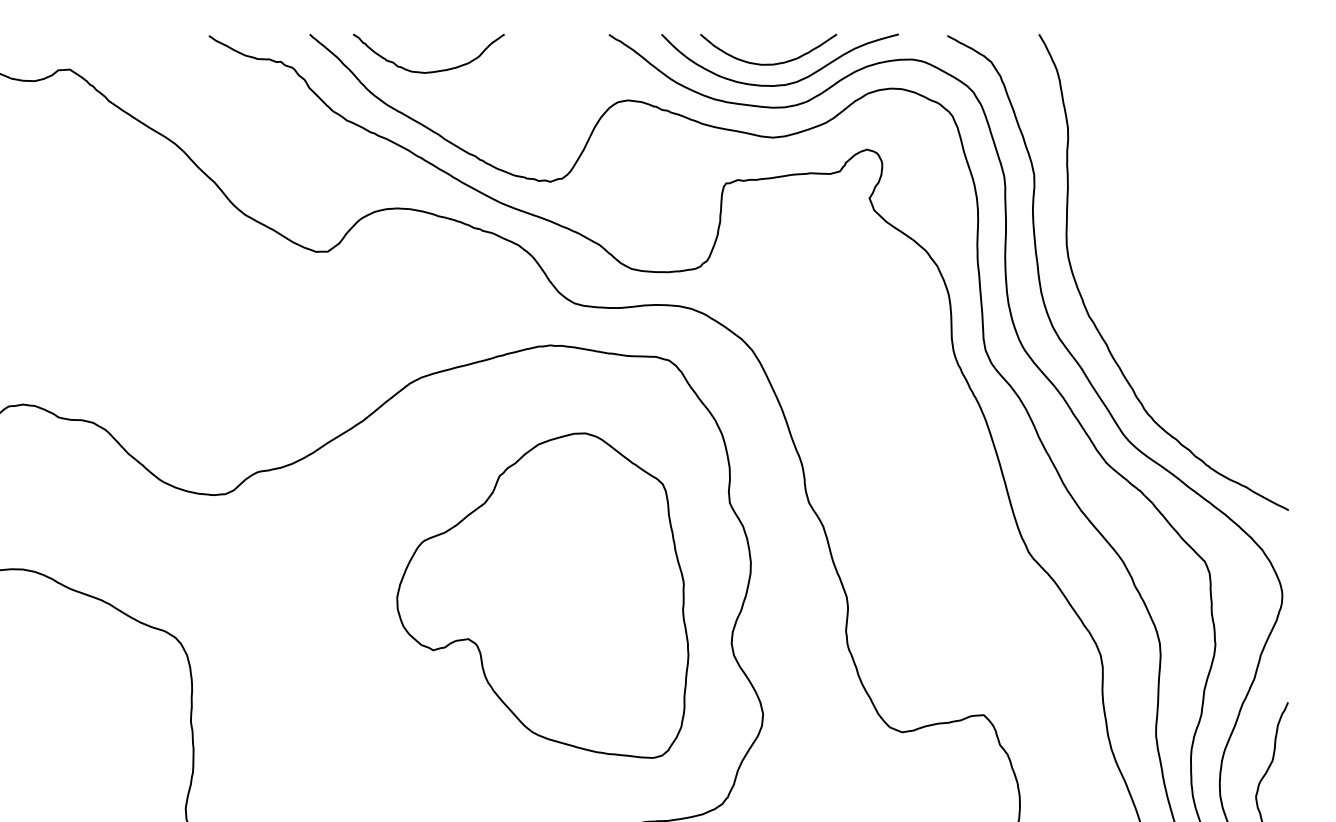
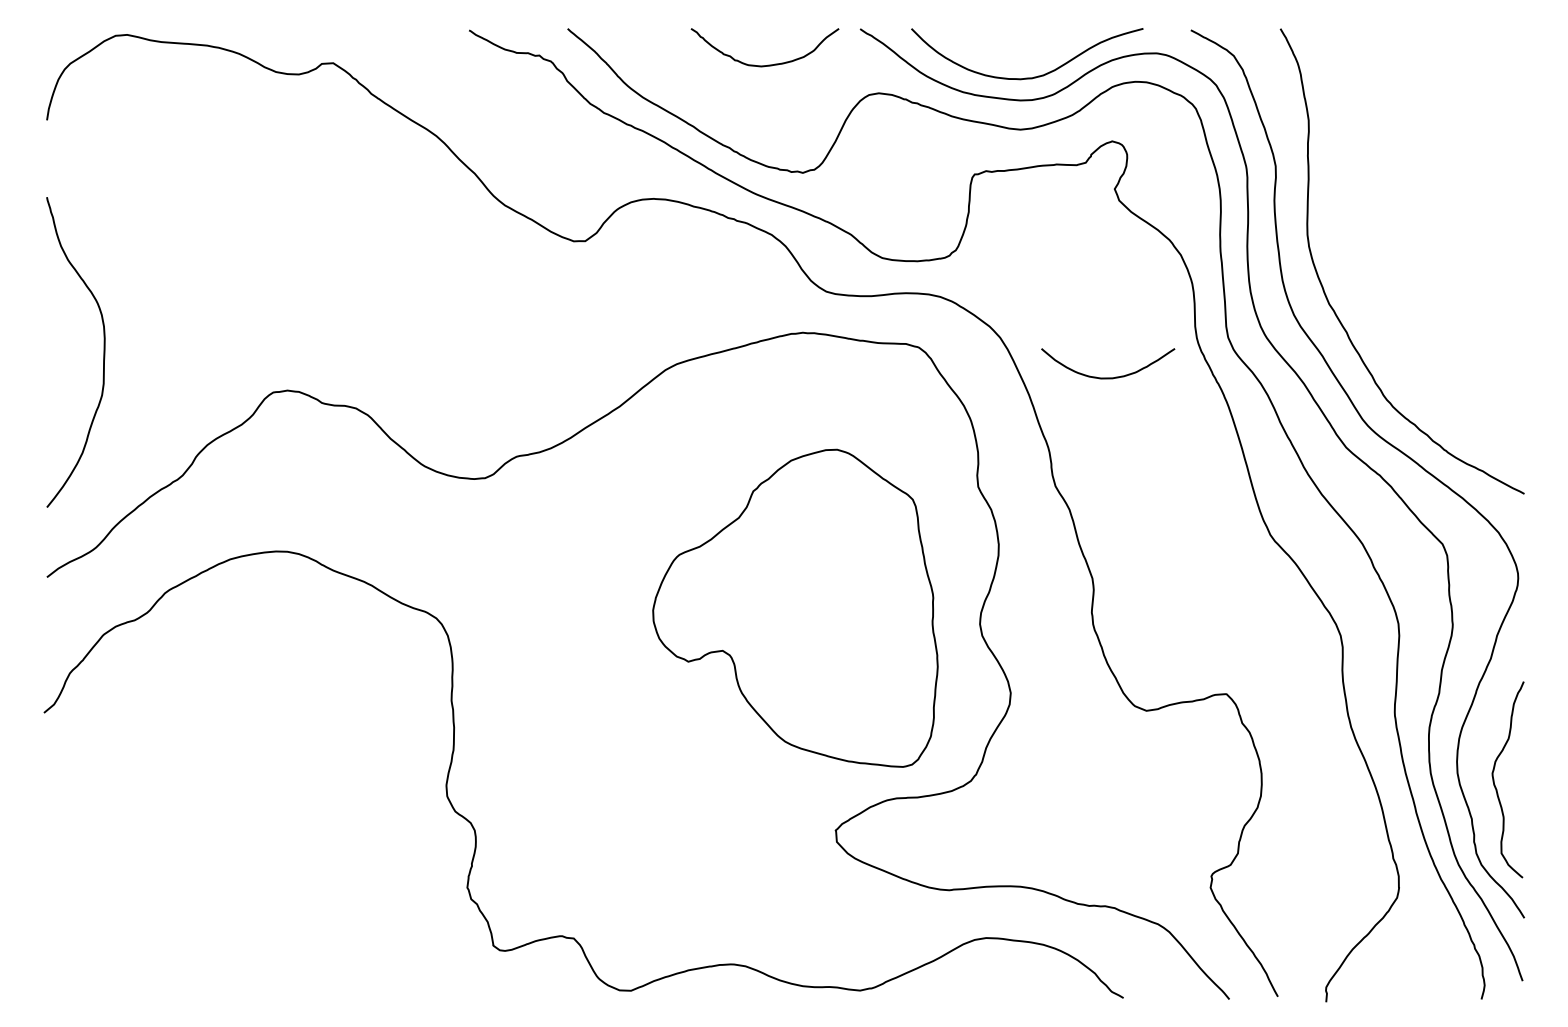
curve: (769, 63) -> (1108, 377), moved
curve: (432, 70) -> (768, 64), moved
part: (542, 594) -> (795, 607), moved

